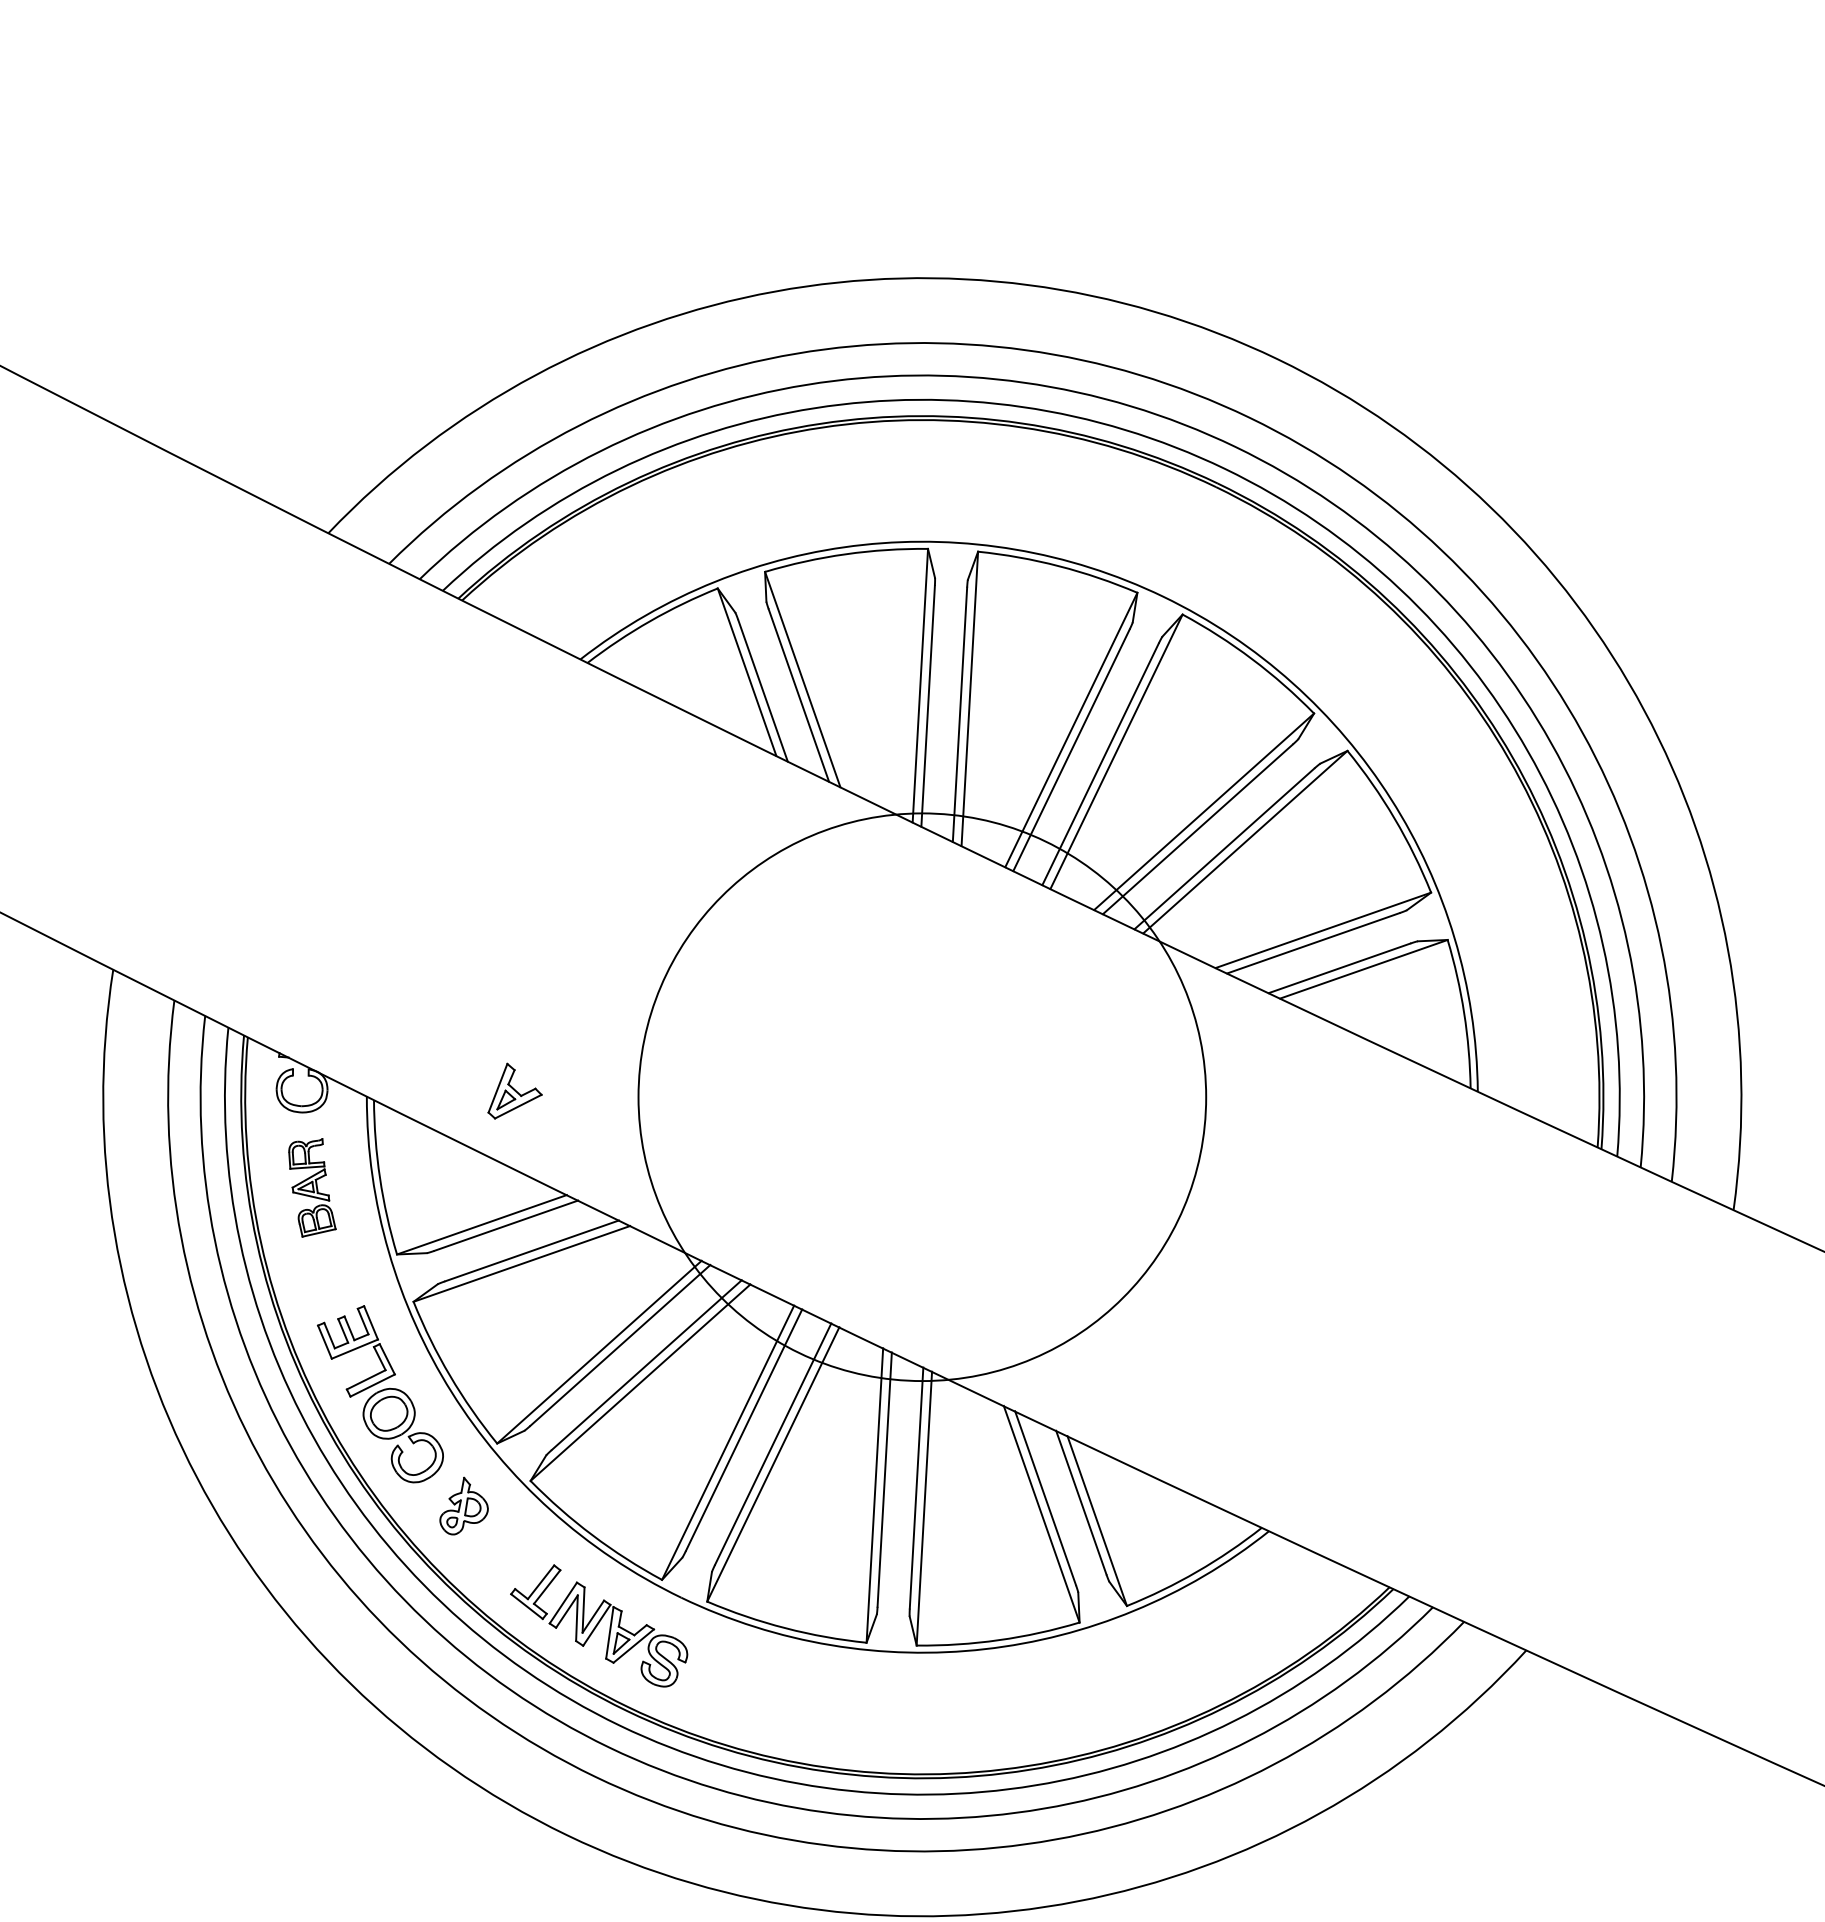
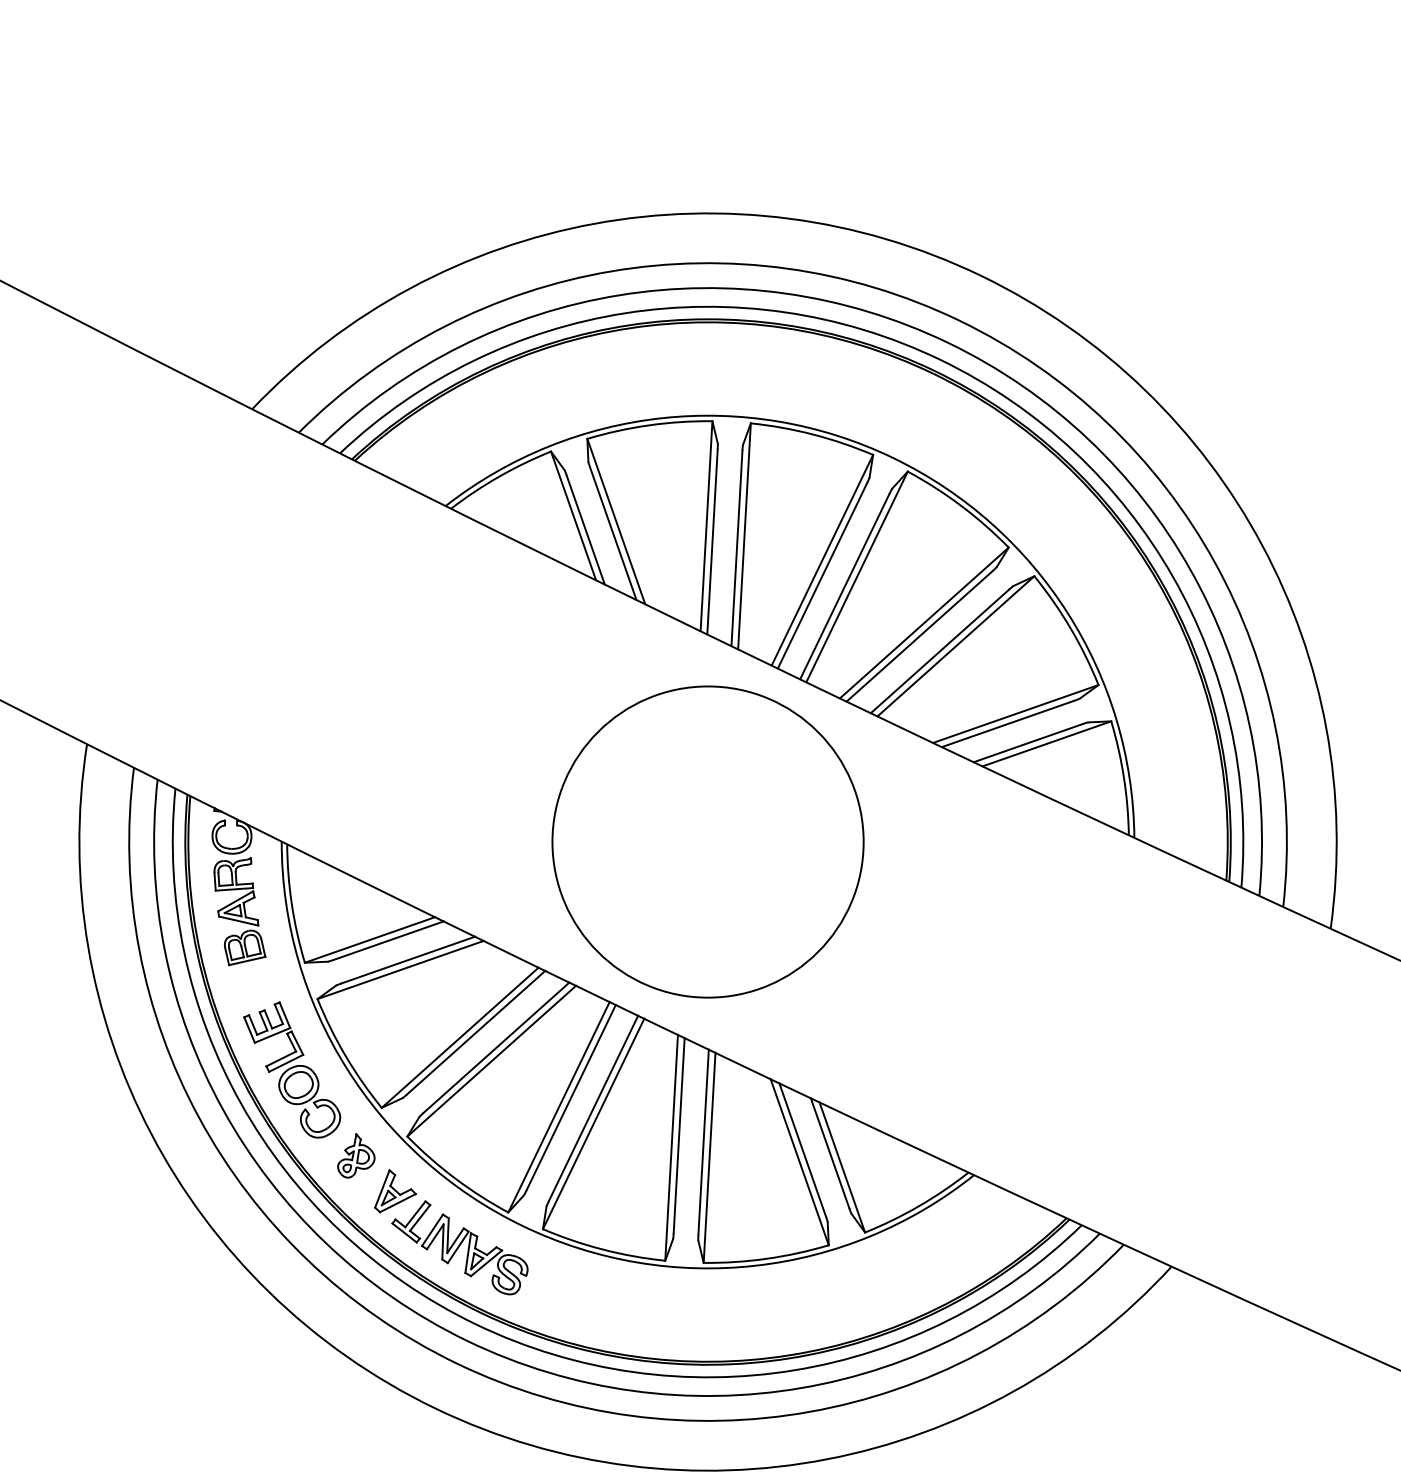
part: (514, 1090) -> (395, 1190), moved
circle: (922, 1096) -> (708, 841), size x0.71
part: (312, 1187) -> (240, 911), size x1.43

